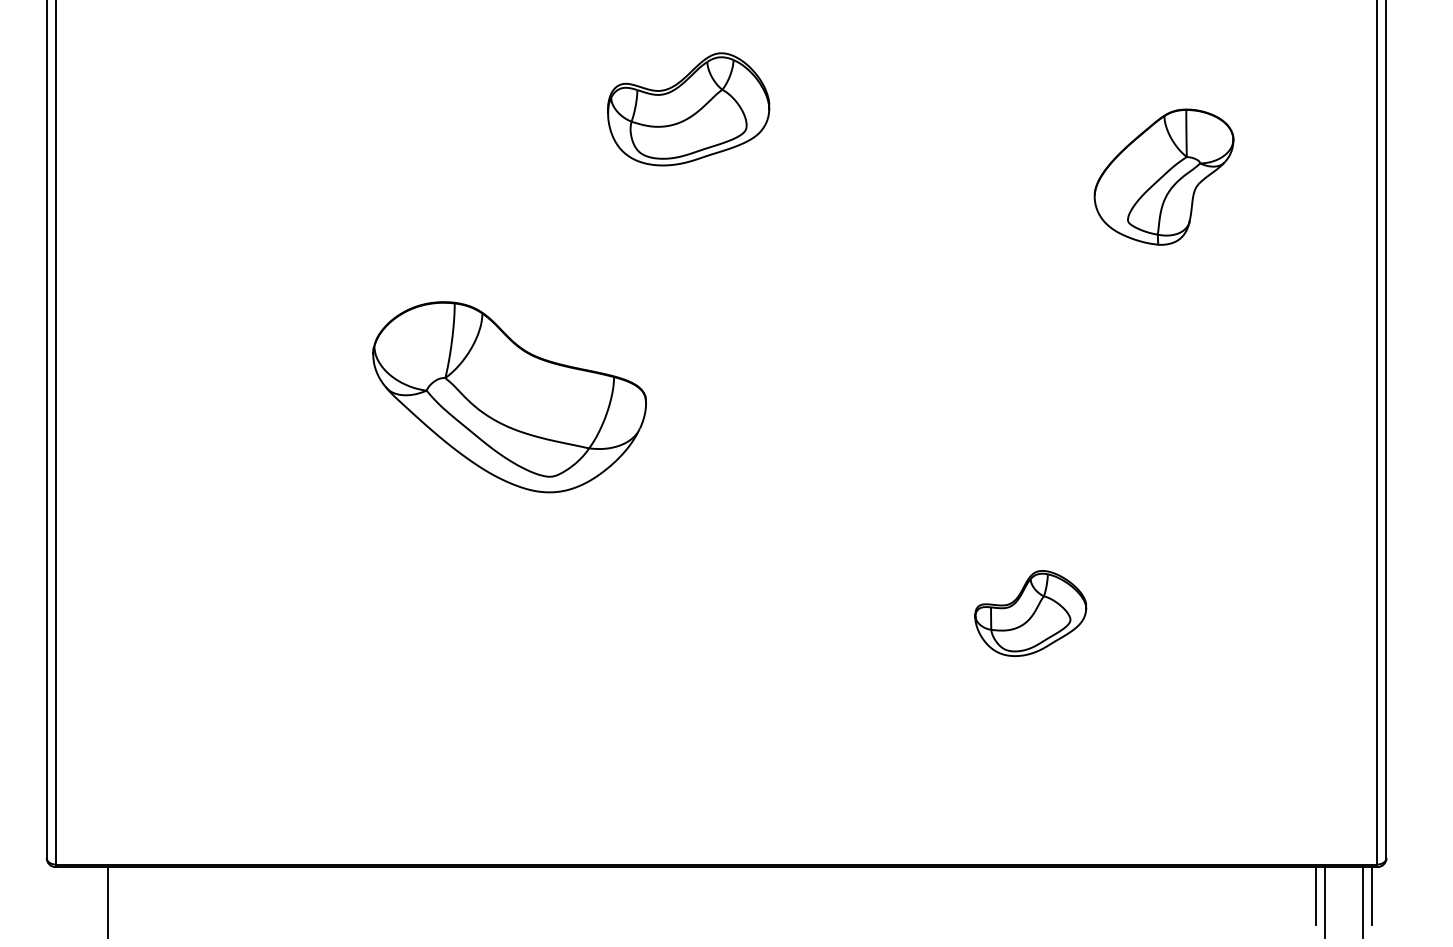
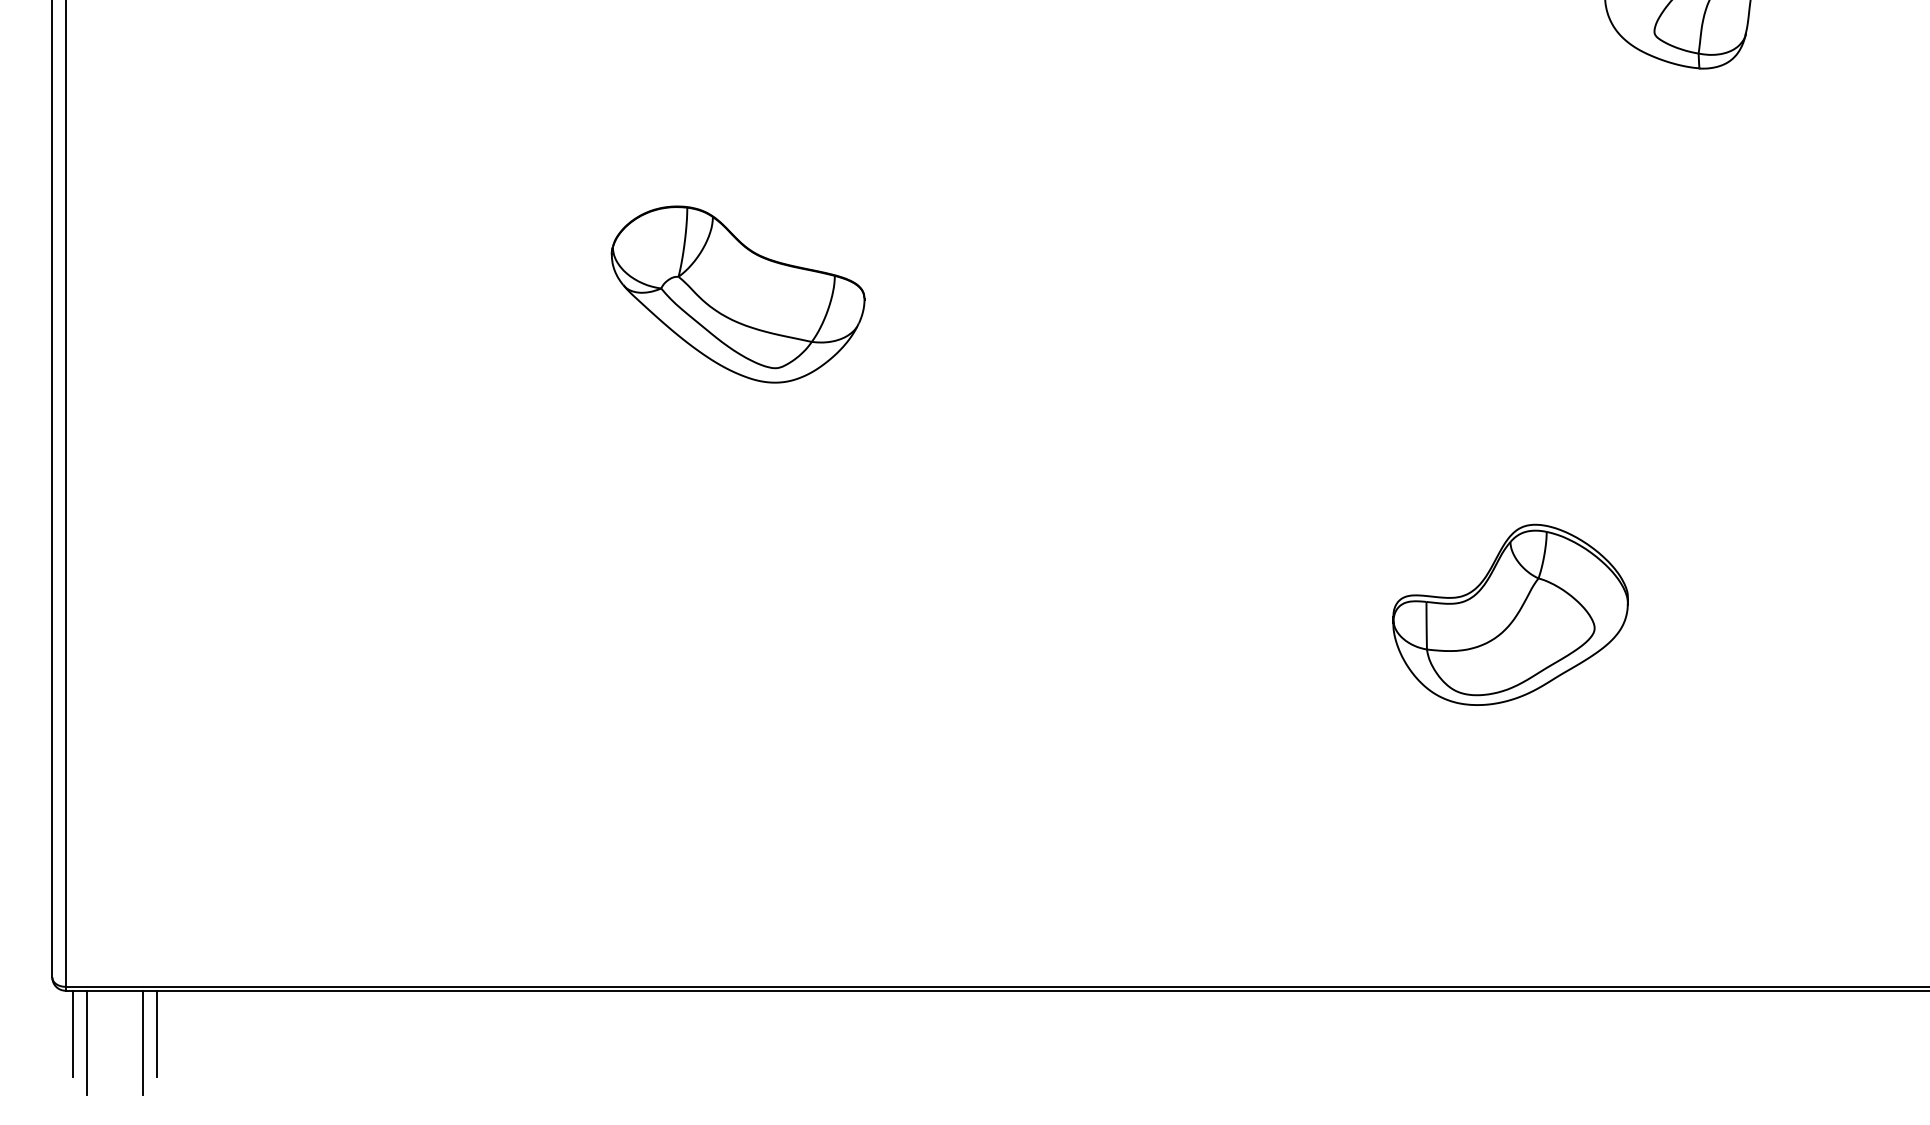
part: (509, 397) -> (738, 294), size x0.62
part: (1030, 613) -> (1510, 614), size x1.43
line: (60, 896) -> (72, 1034), added
line: (117, 896) -> (157, 1034), added
line: (69, 902) -> (86, 1043), added

